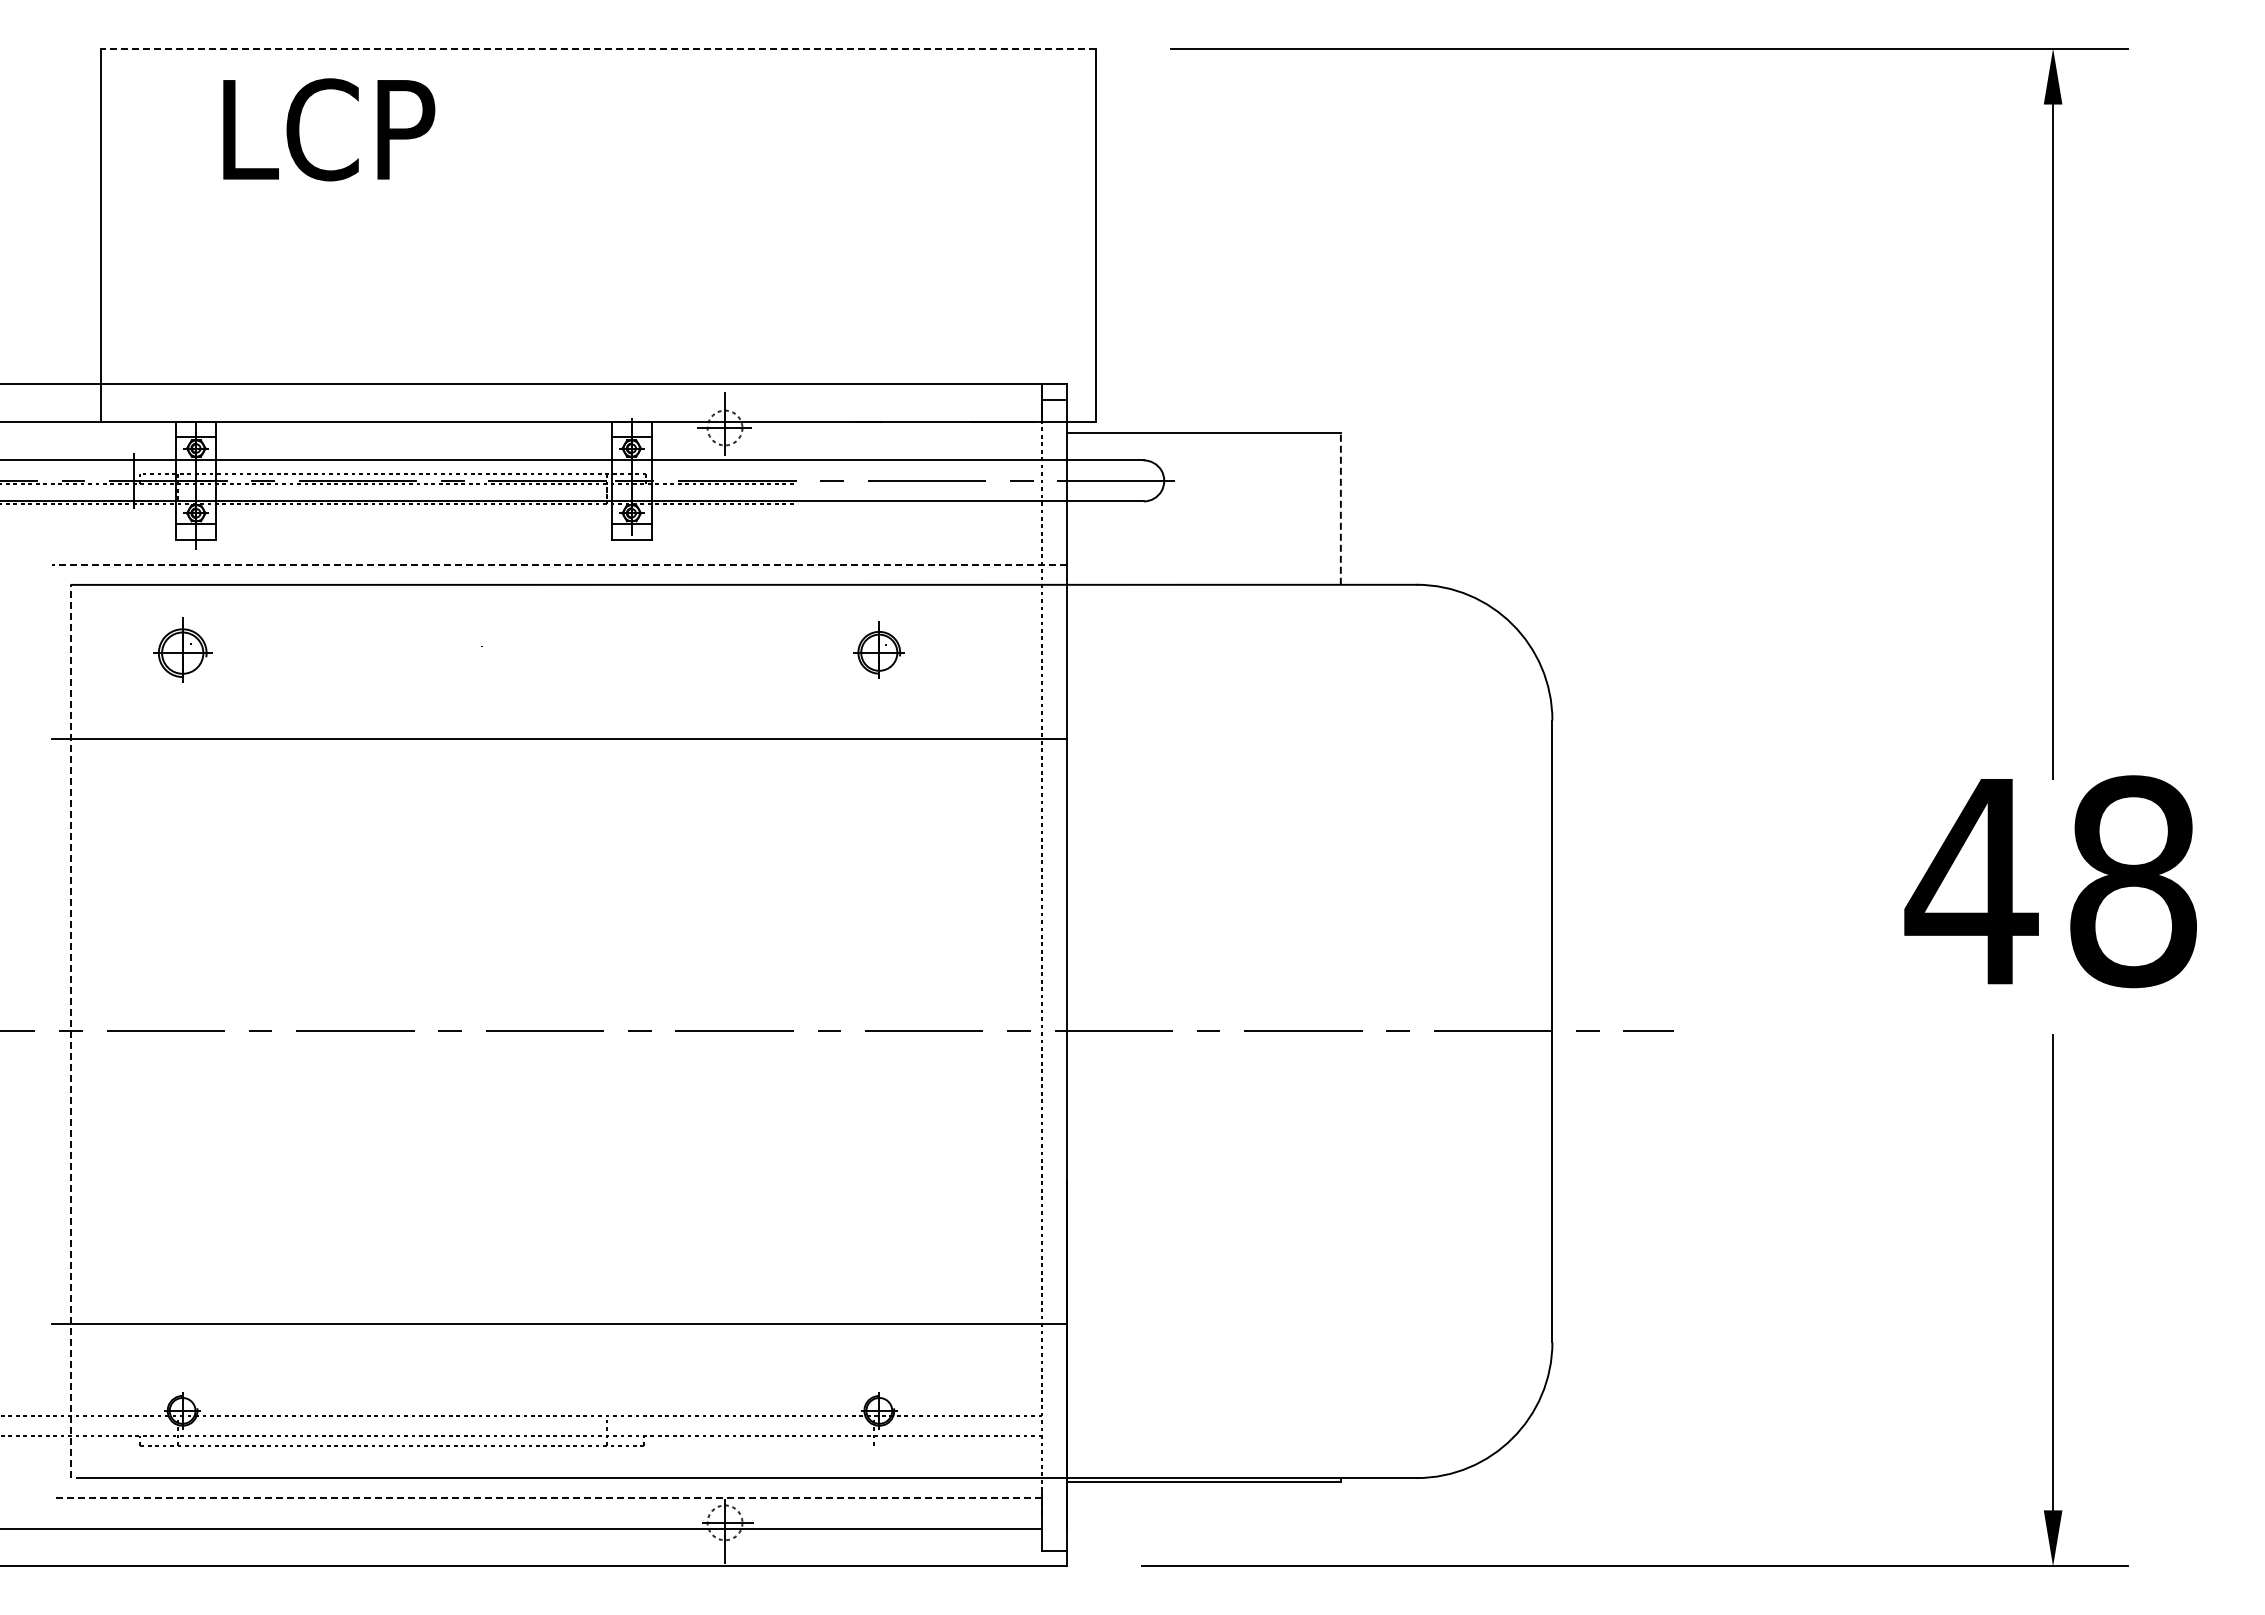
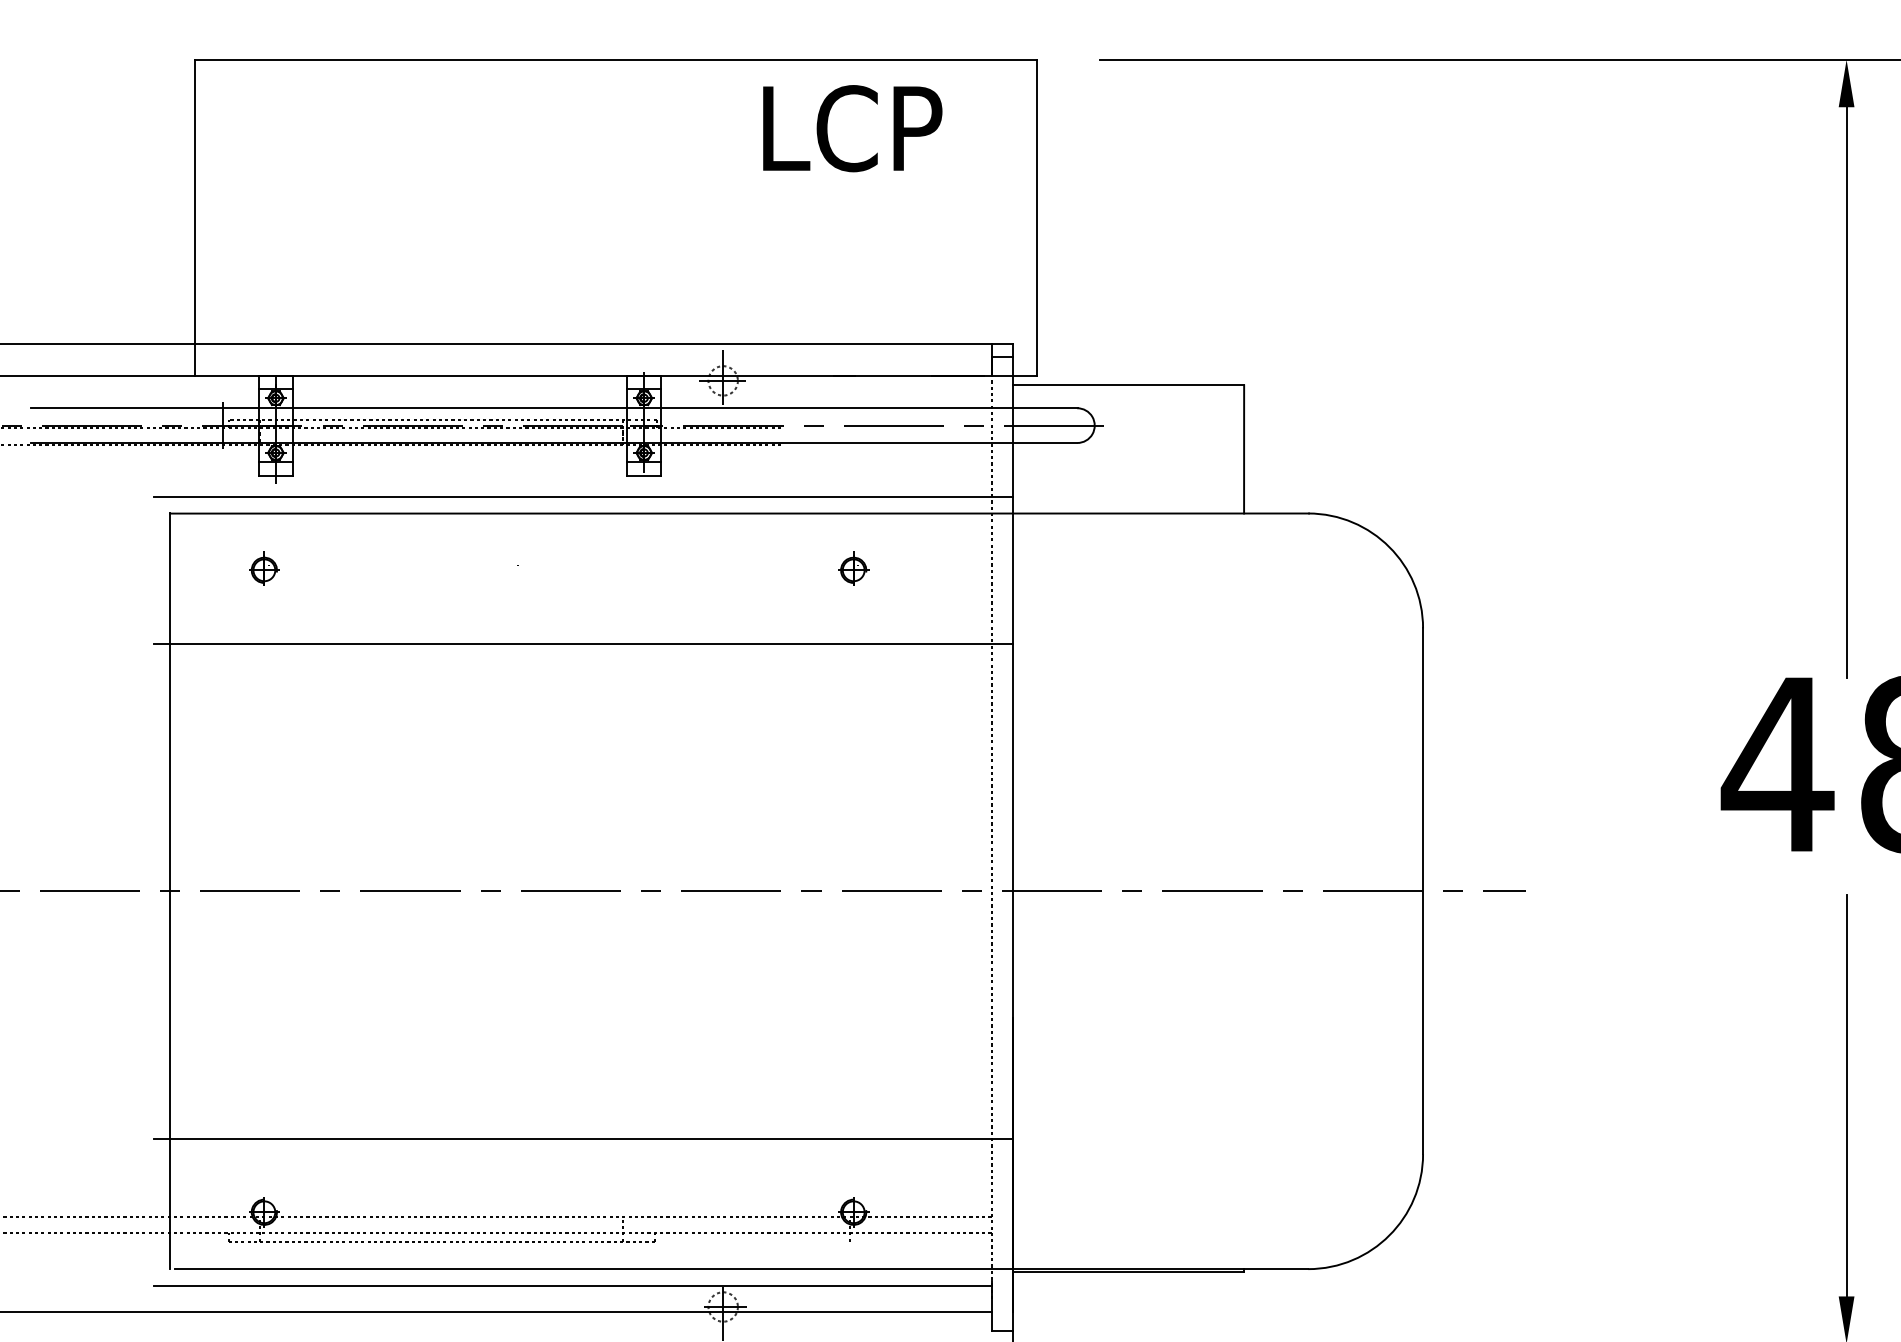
line: (598, 48) -> (616, 59), dashed -> solid
text: (329, 129) -> (853, 128), moved
line: (1340, 509) -> (1243, 449), dashed -> solid
line: (559, 564) -> (583, 496), dashed -> solid
part: (182, 649) -> (264, 568), size x0.62
part: (879, 649) -> (853, 568), size x0.71
line: (71, 1031) -> (170, 891), dashed -> solid
line: (547, 1497) -> (573, 1285), dashed -> solid

